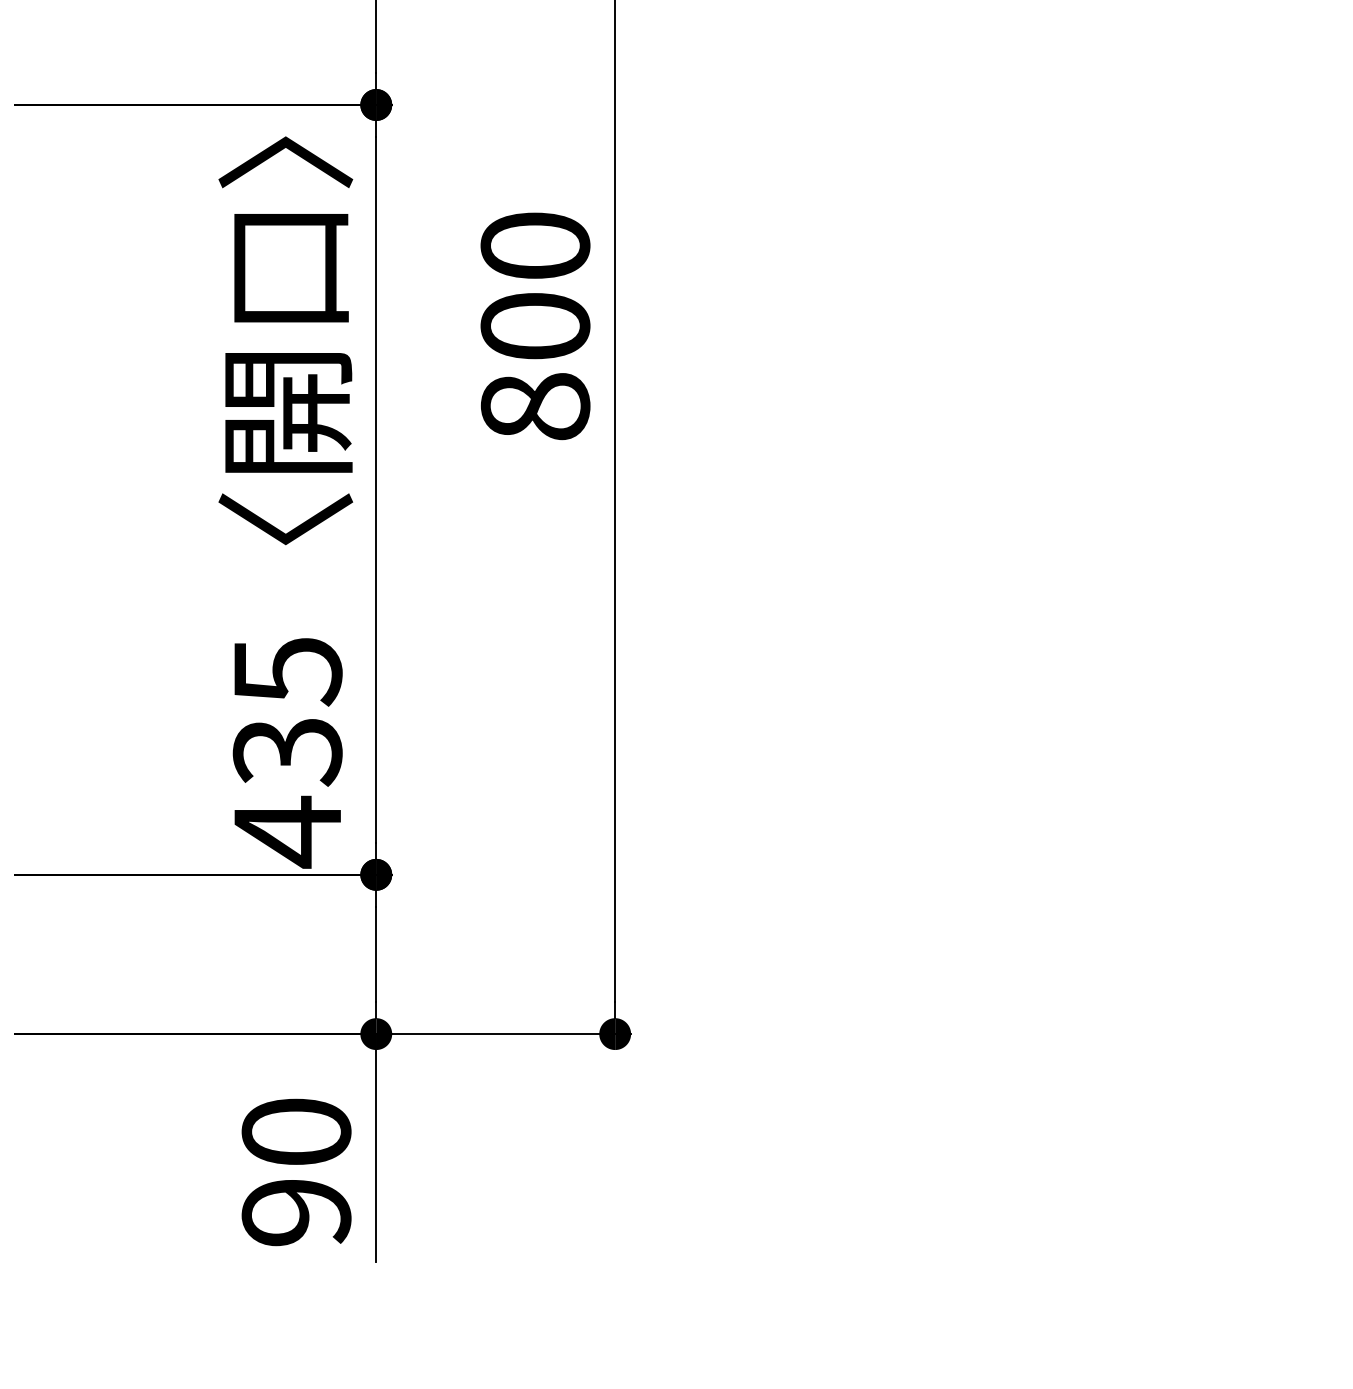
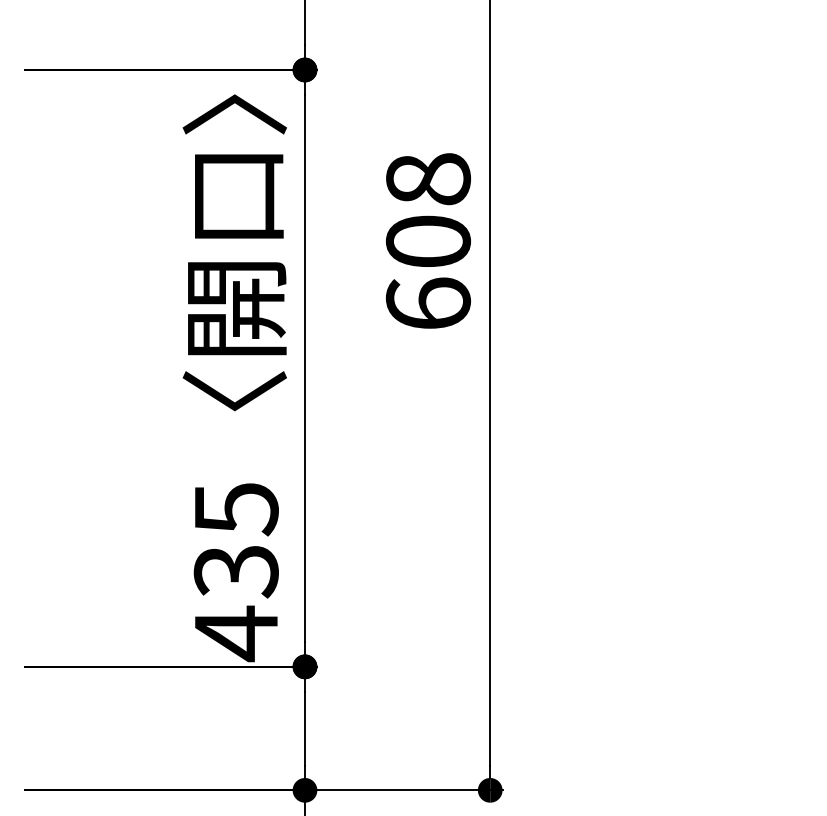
text: (535, 326) -> (428, 241), 800 -> 608

